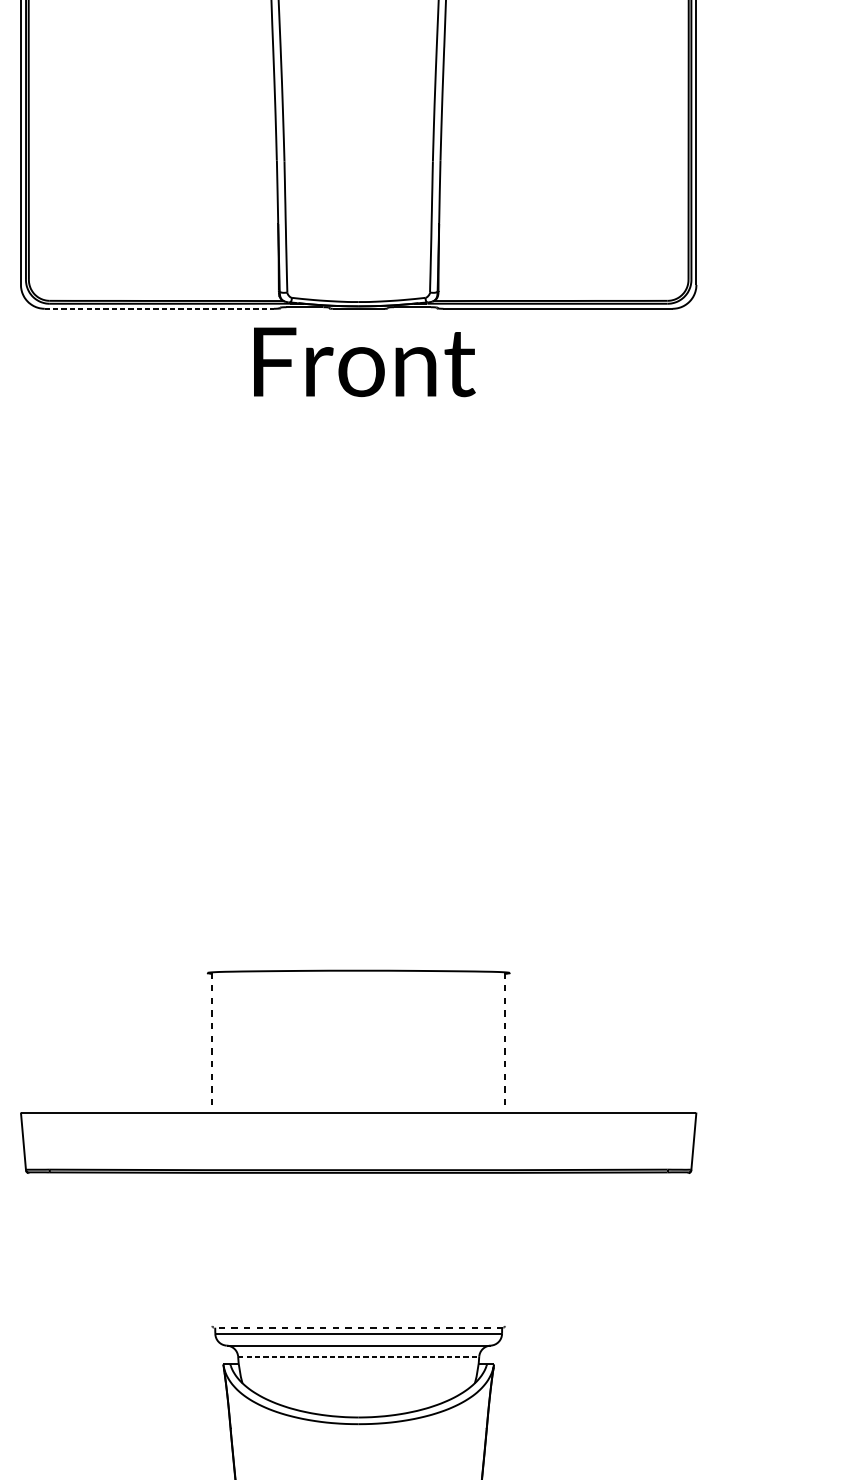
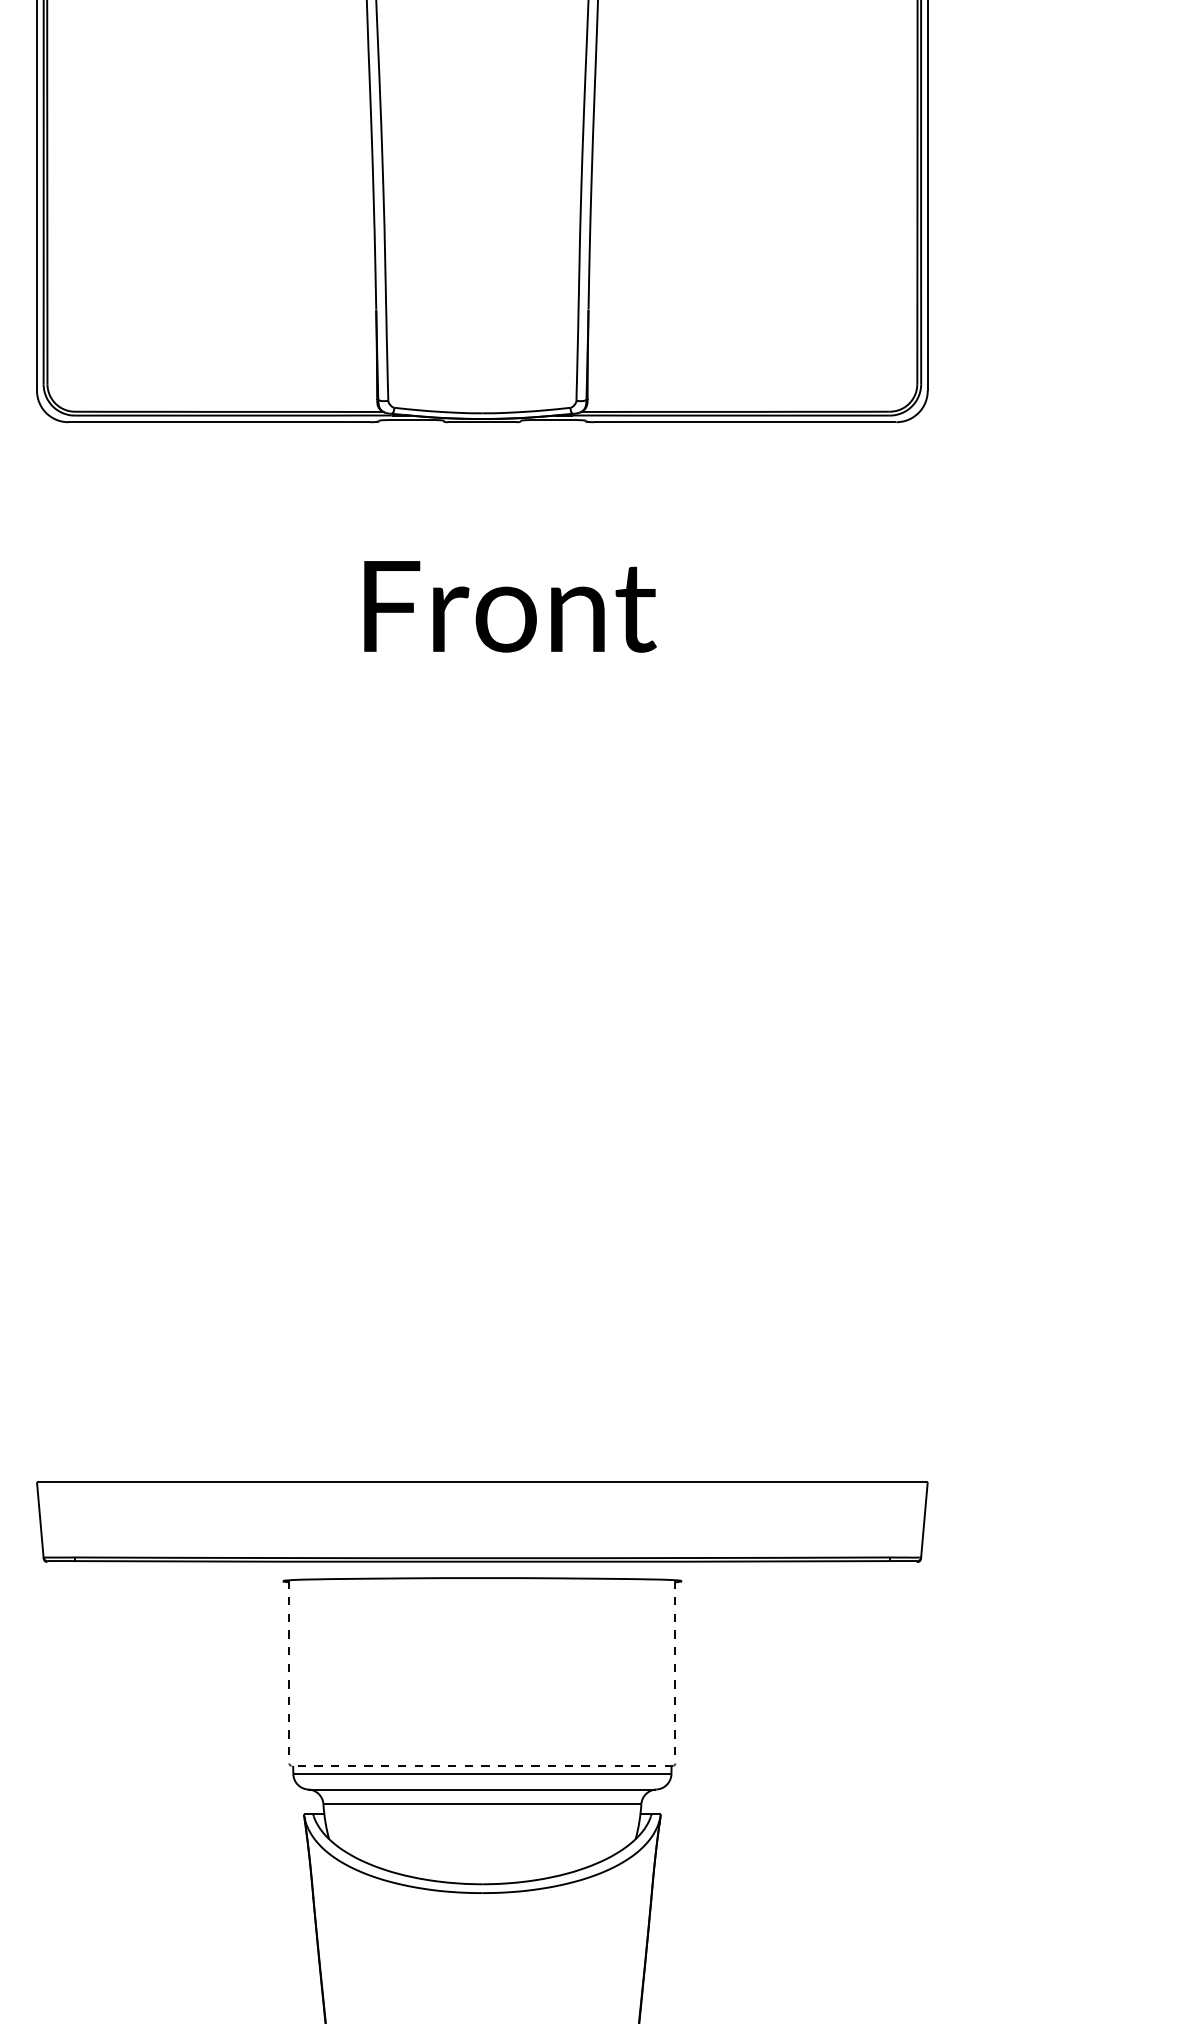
line: (160, 309) -> (220, 422), dashed -> solid
text: (364, 362) -> (510, 606), moved
part: (358, 971) -> (482, 1578), moved
line: (358, 1356) -> (482, 1804), dashed -> solid

